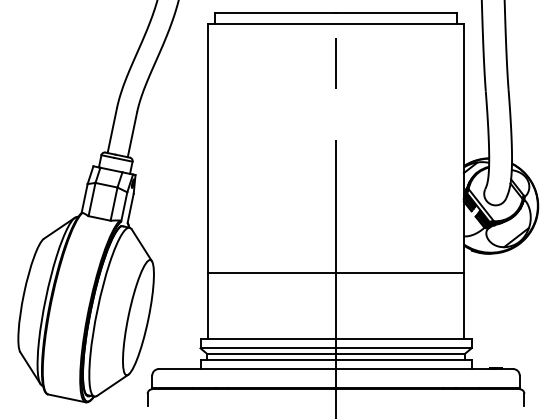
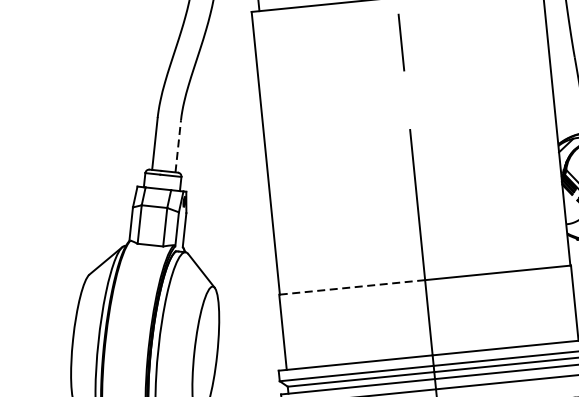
line: (132, 134) -> (178, 146), solid -> dashed
line: (271, 272) -> (351, 287), solid -> dashed

